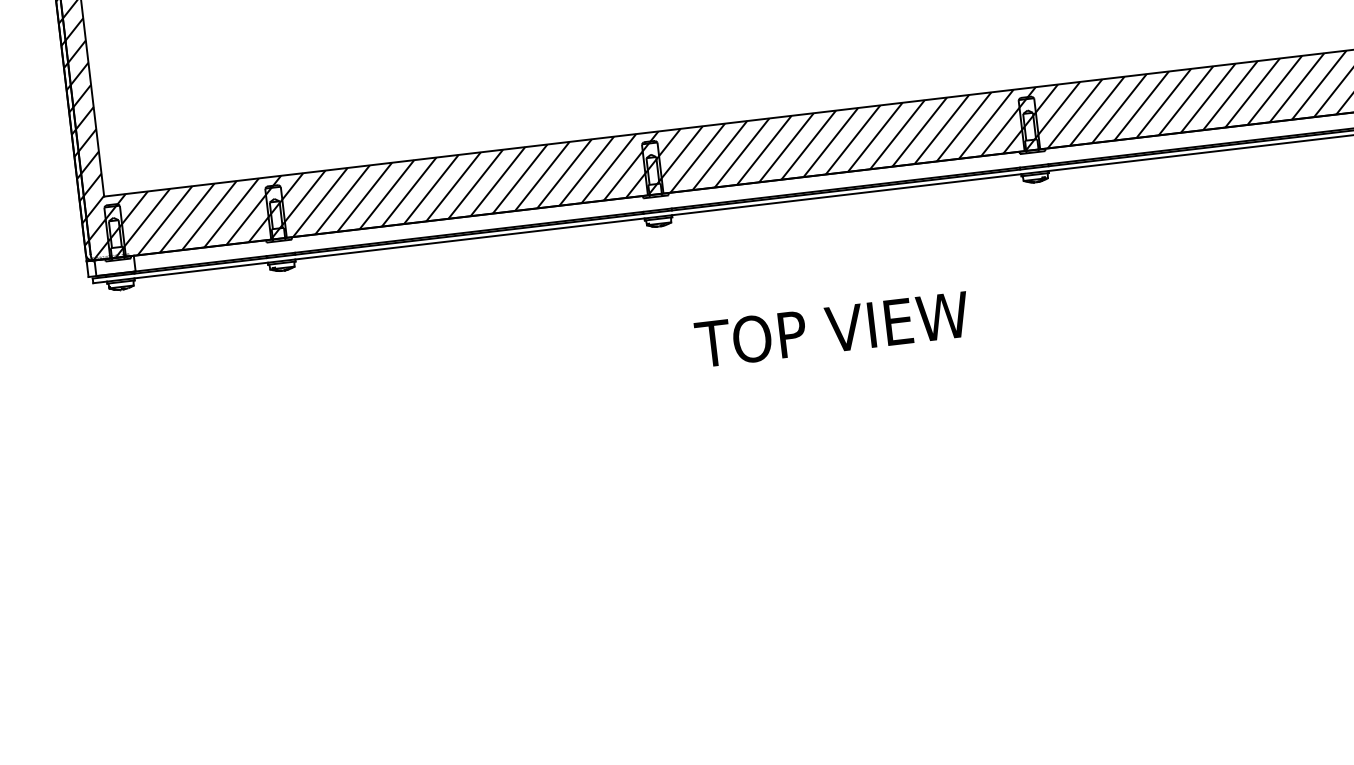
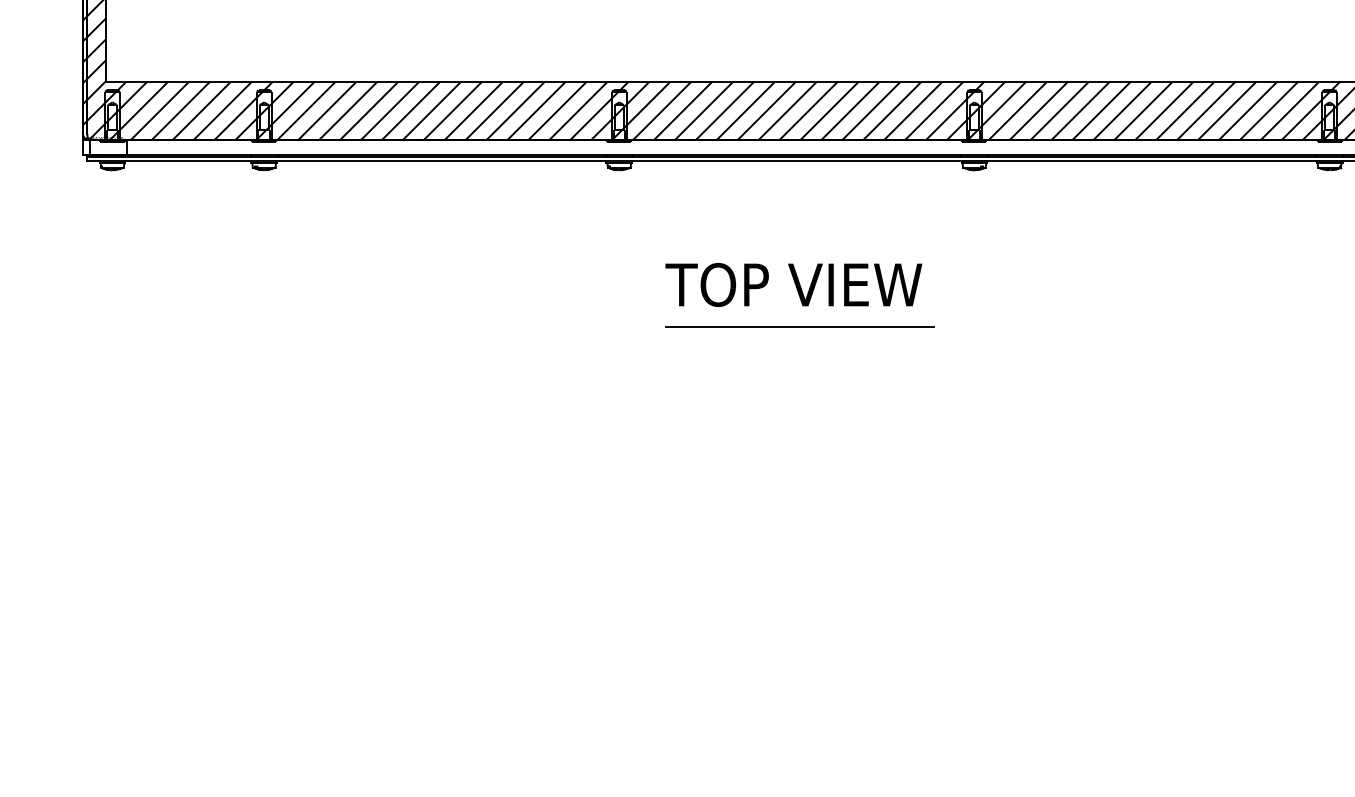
text: (831, 329) -> (793, 284), moved
line: (870, 370) -> (799, 327), added

